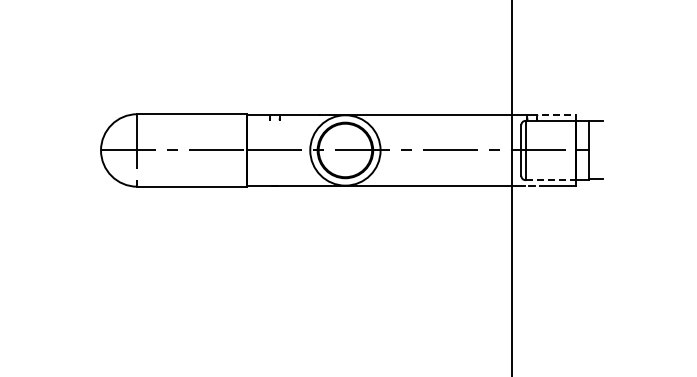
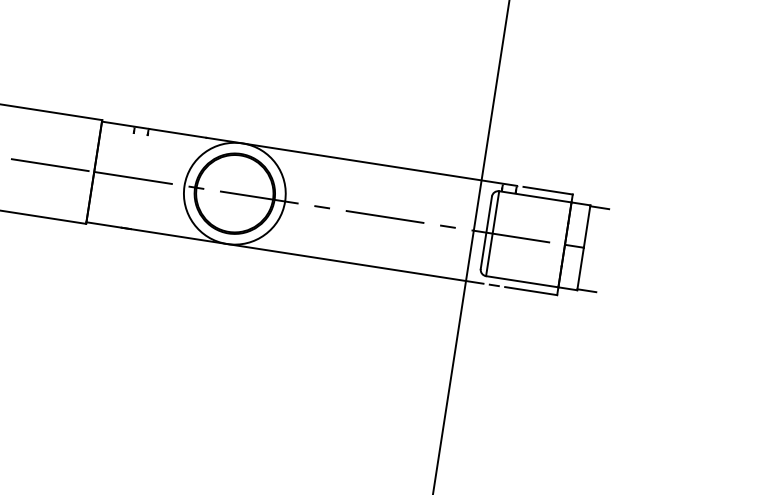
line: (559, 115) -> (548, 191), dashed -> solid
line: (551, 180) -> (522, 282), dashed -> solid

